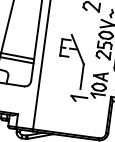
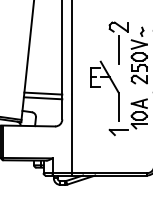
line: (88, 27) -> (118, 50), added

